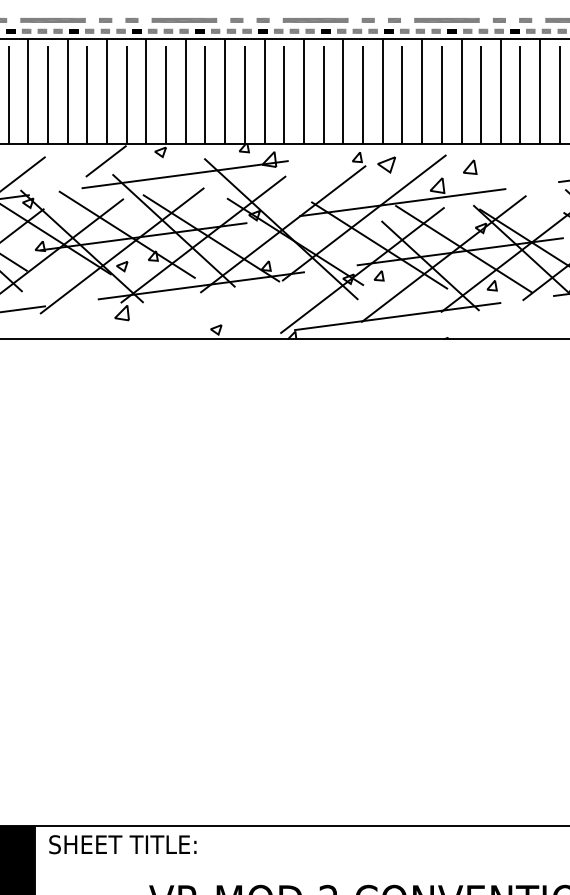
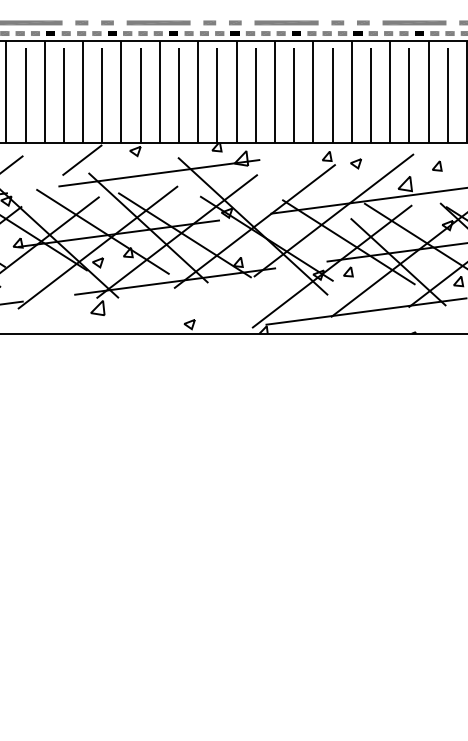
part: (387, 164) -> (356, 163), size x0.62
part: (470, 167) -> (437, 166), size x0.71

